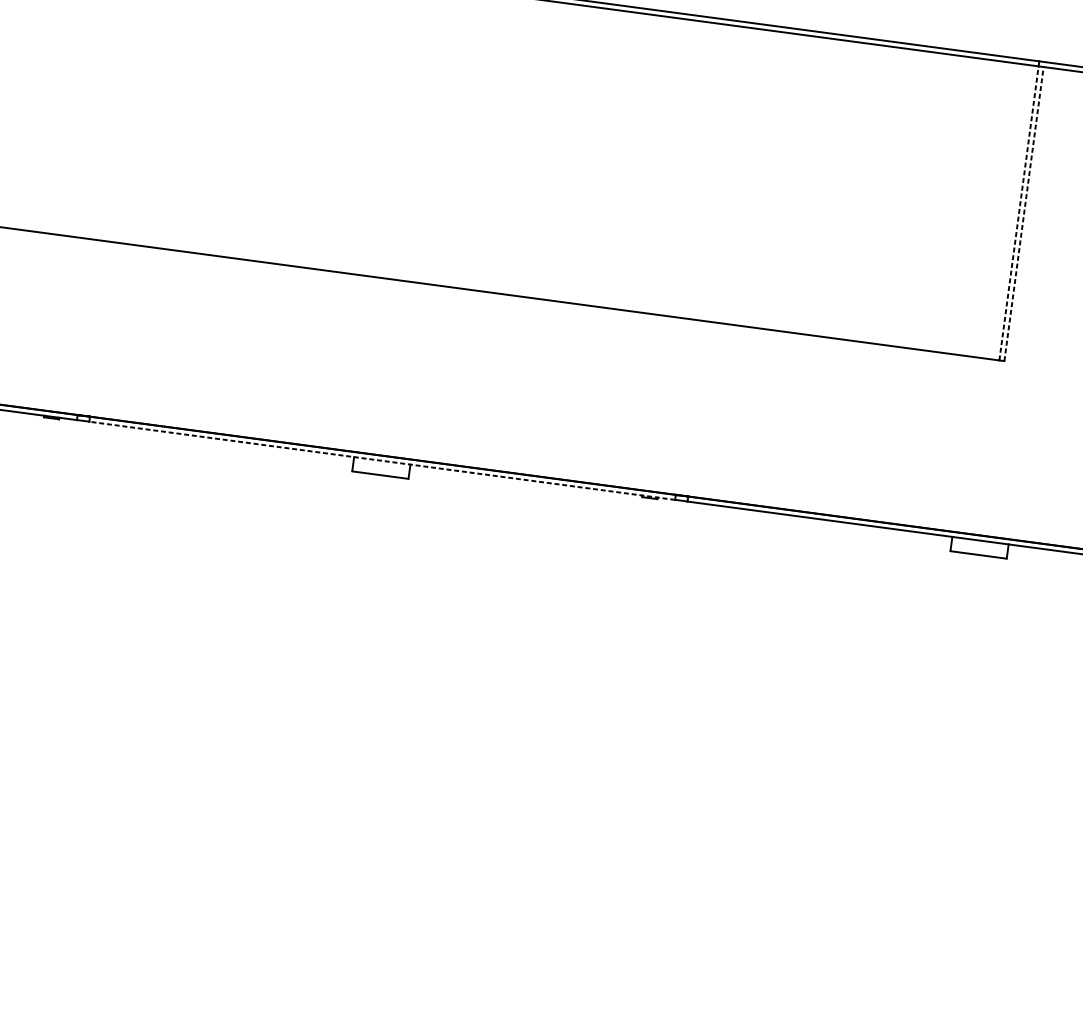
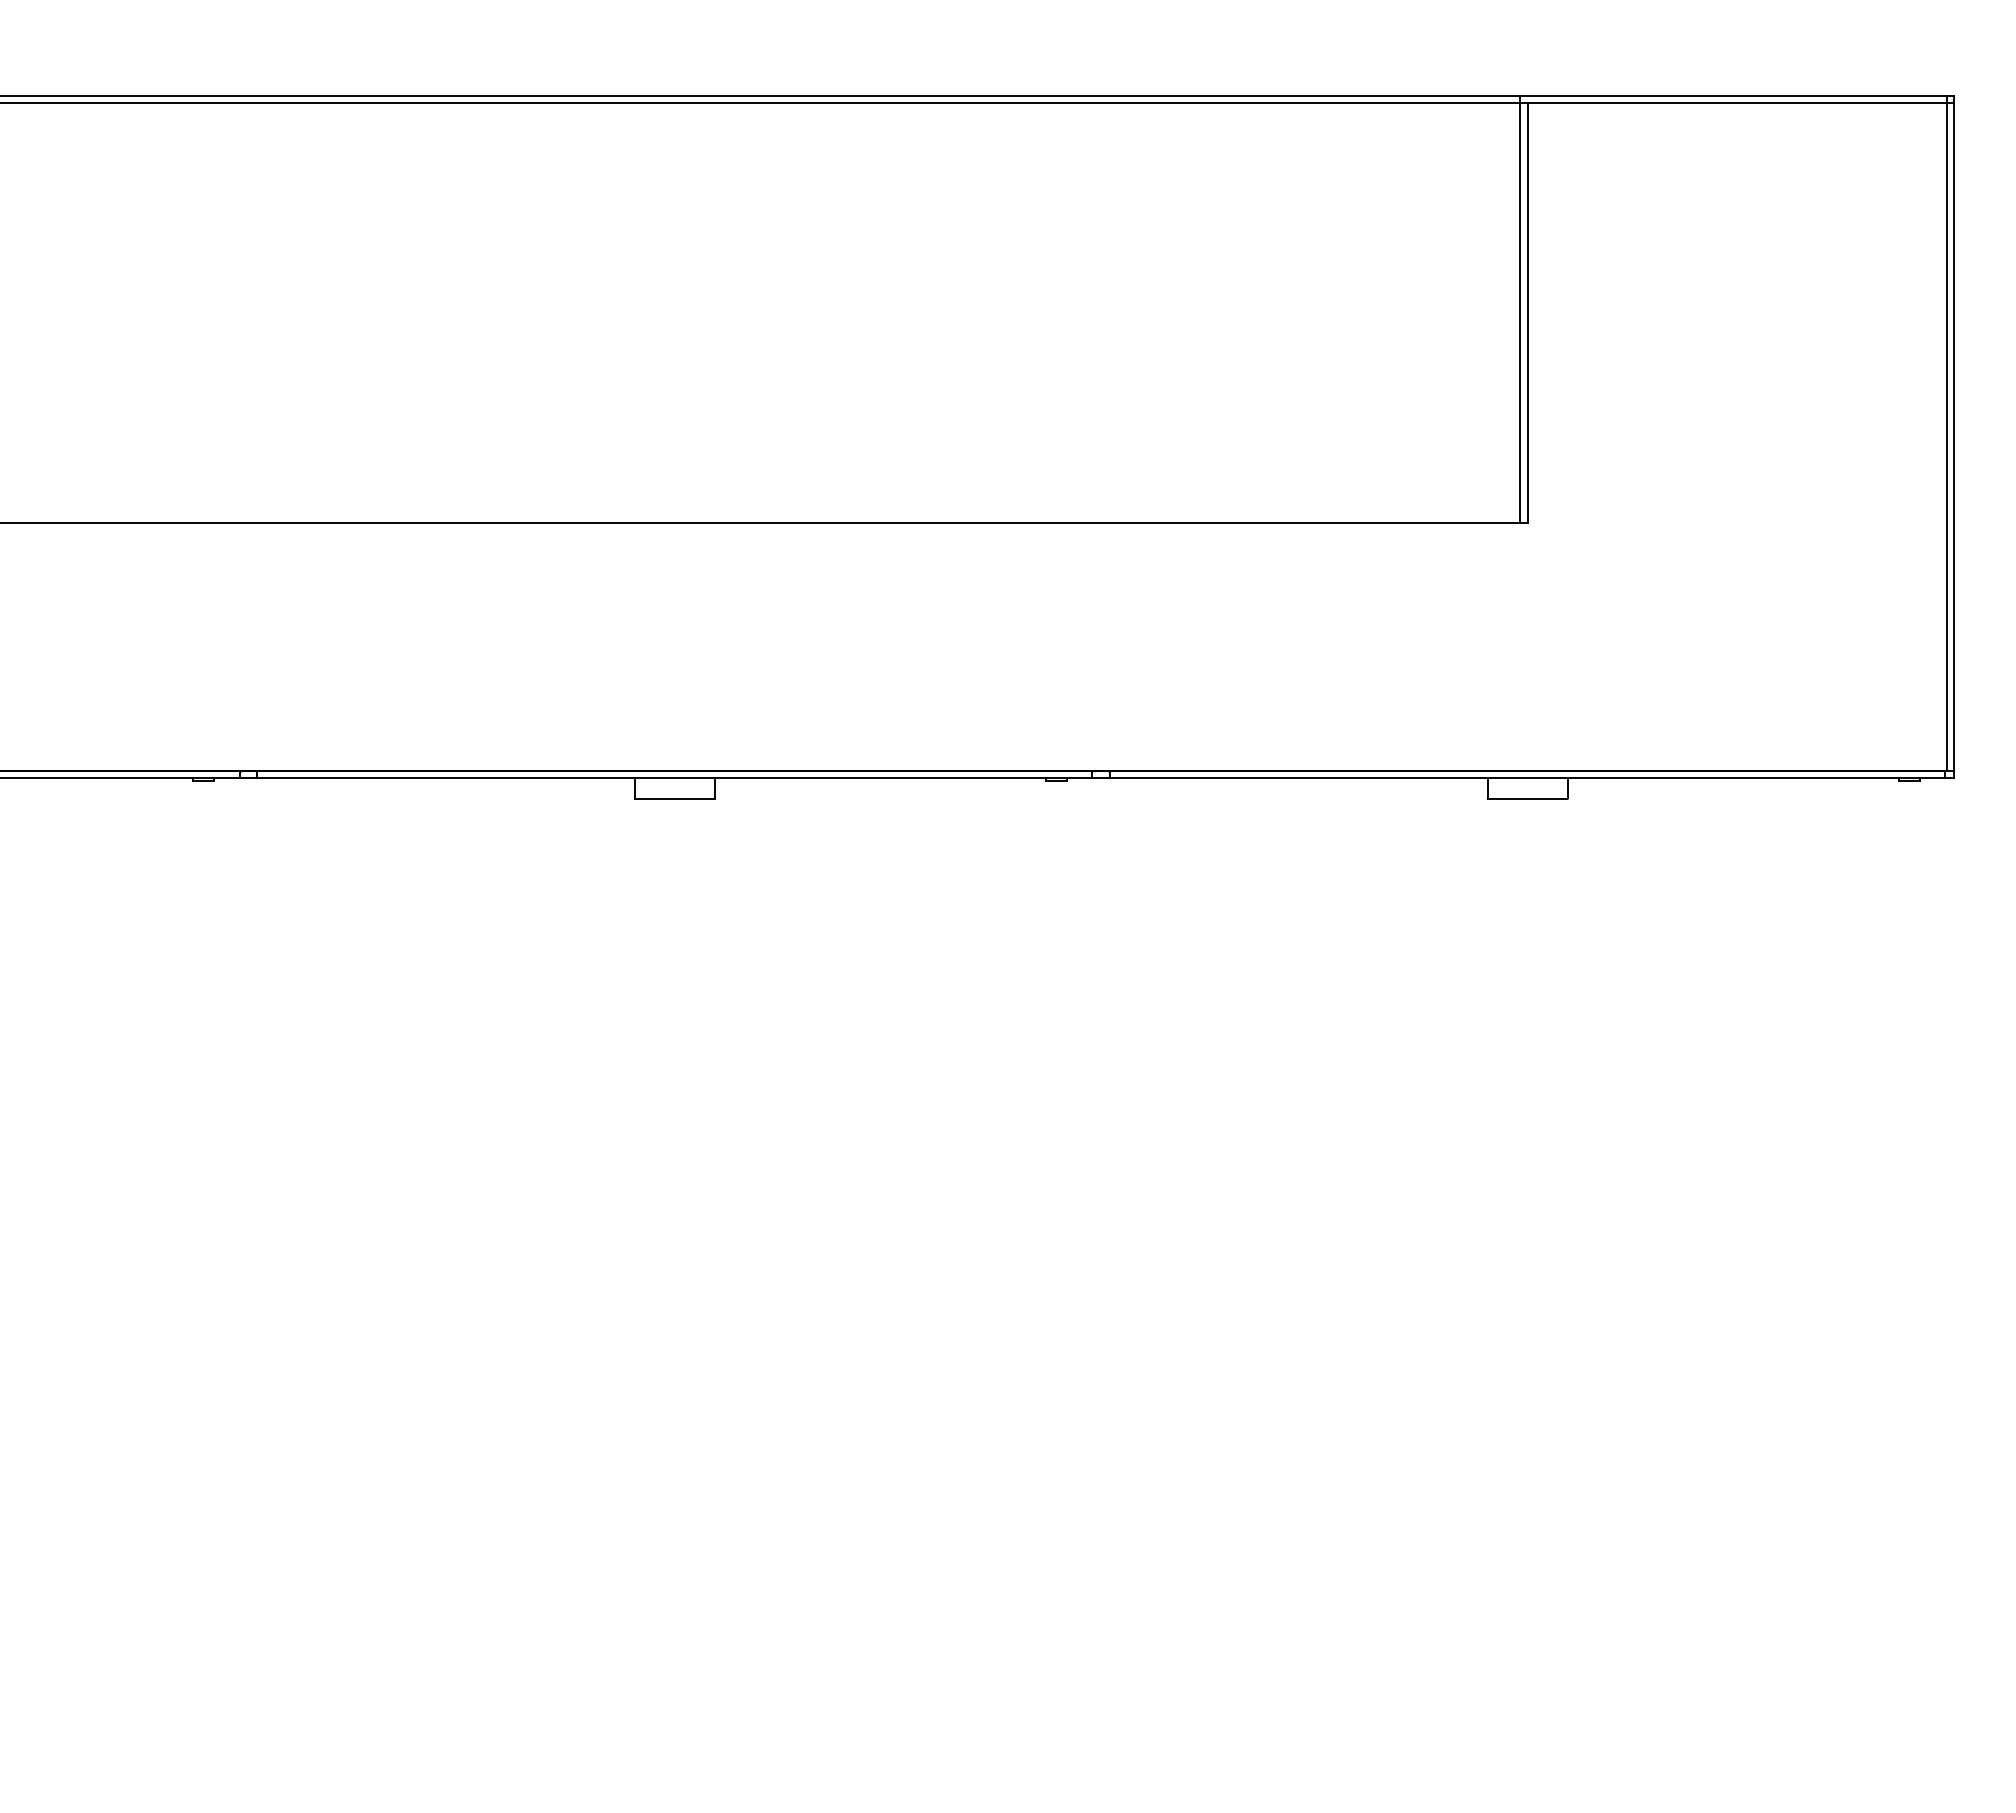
line: (1019, 213) -> (1520, 312), dashed -> solid
line: (1023, 213) -> (1527, 312), dashed -> solid
line: (382, 460) -> (674, 778), dashed -> solid

